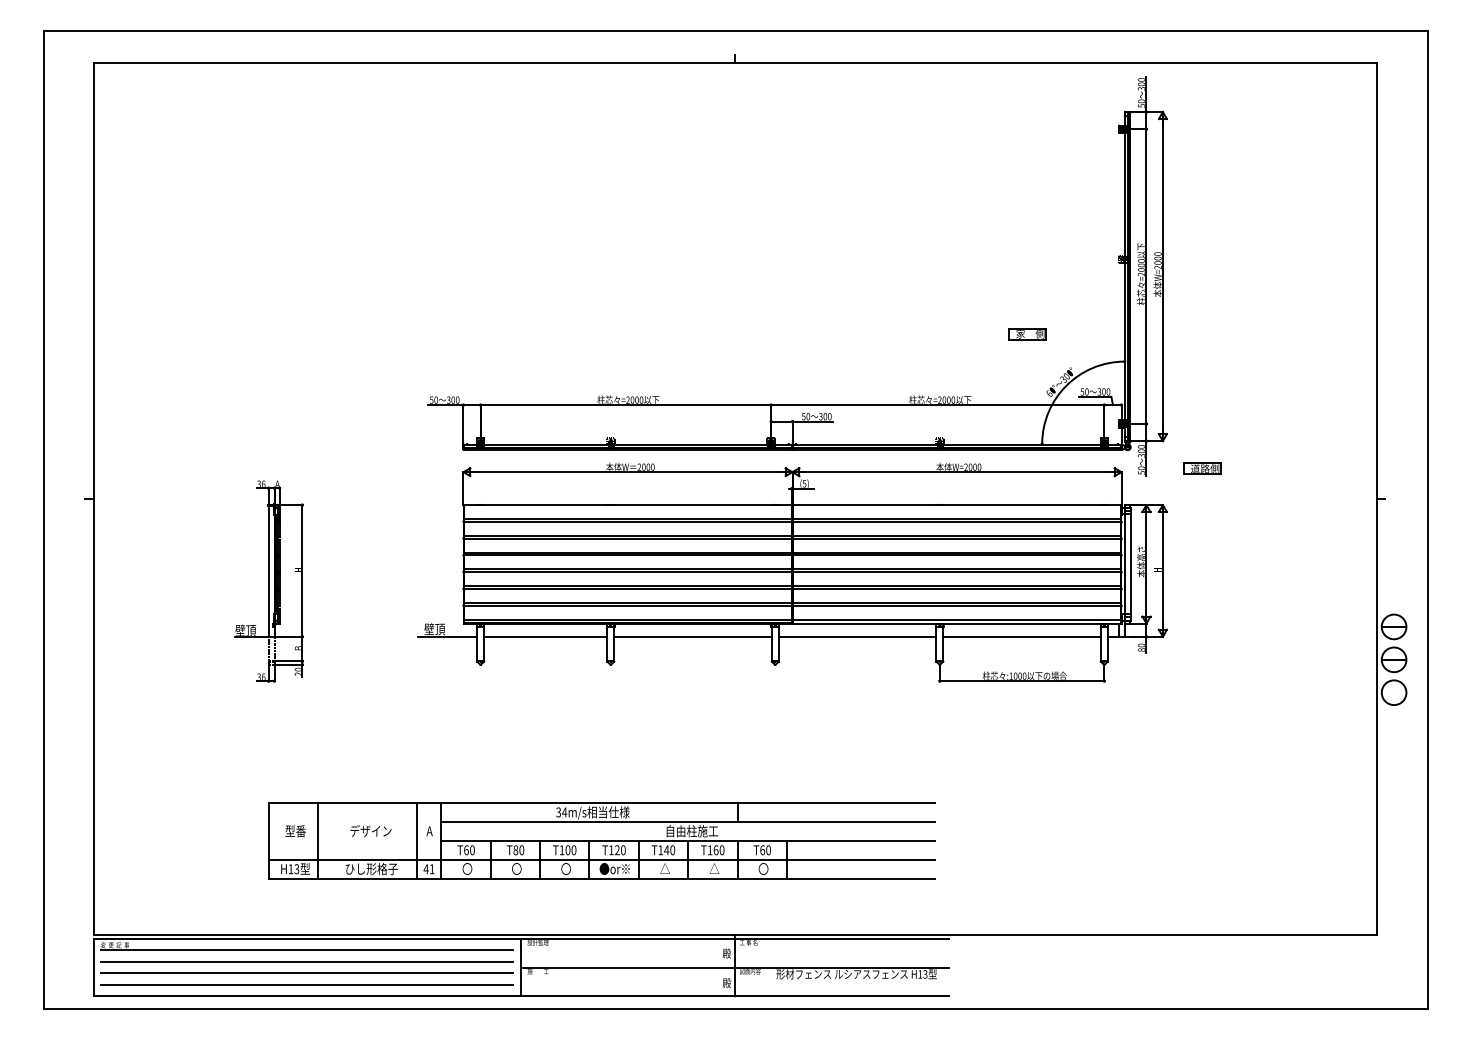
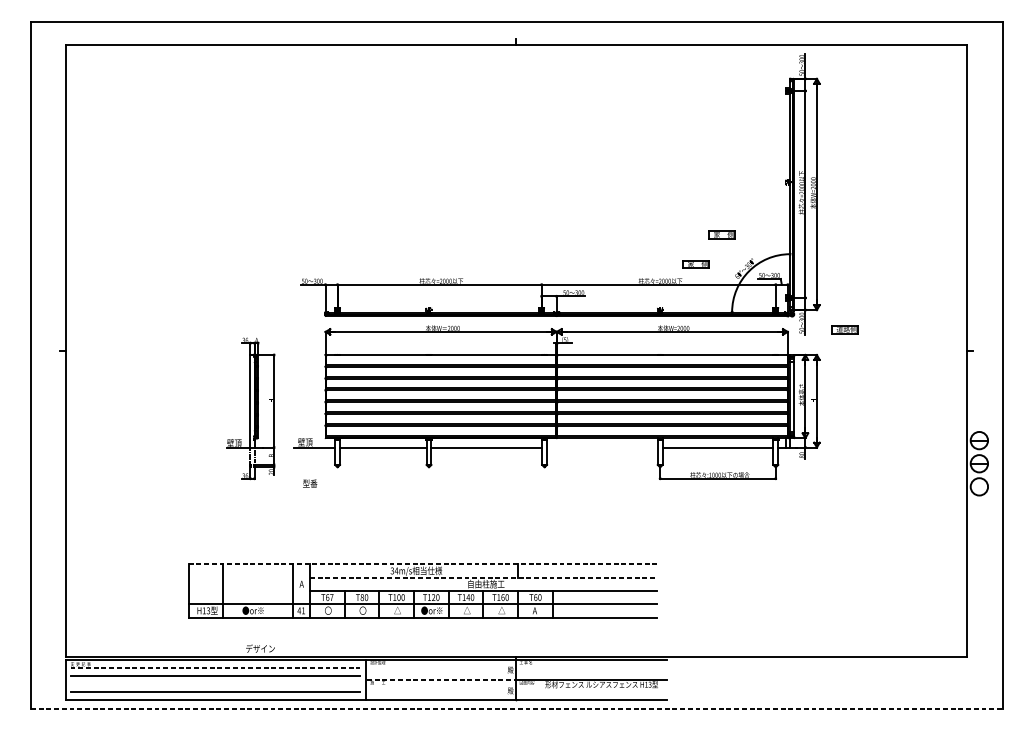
part: (990, 376) -> (695, 264), added
part: (268, 581) -> (250, 408), moved
line: (857, 636) -> (602, 447), removed
line: (602, 802) -> (423, 563), solid -> dashed
line: (688, 821) -> (483, 577), solid -> dashed
text: (370, 830) -> (260, 648), moved
text: (295, 831) -> (310, 483), moved
text: (472, 850) -> (331, 597), T60 -> T67
text: (371, 868) -> (260, 610), ひし形格子 -> ●or※
text: (565, 868) -> (397, 610), 〇 -> △
text: (763, 868) -> (536, 610), 〇 -> A
line: (307, 950) -> (215, 667), solid -> dashed
line: (629, 967) -> (442, 679), solid -> dashed
line: (306, 973) -> (215, 684), removed
line: (736, 1008) -> (517, 708), solid -> dashed

